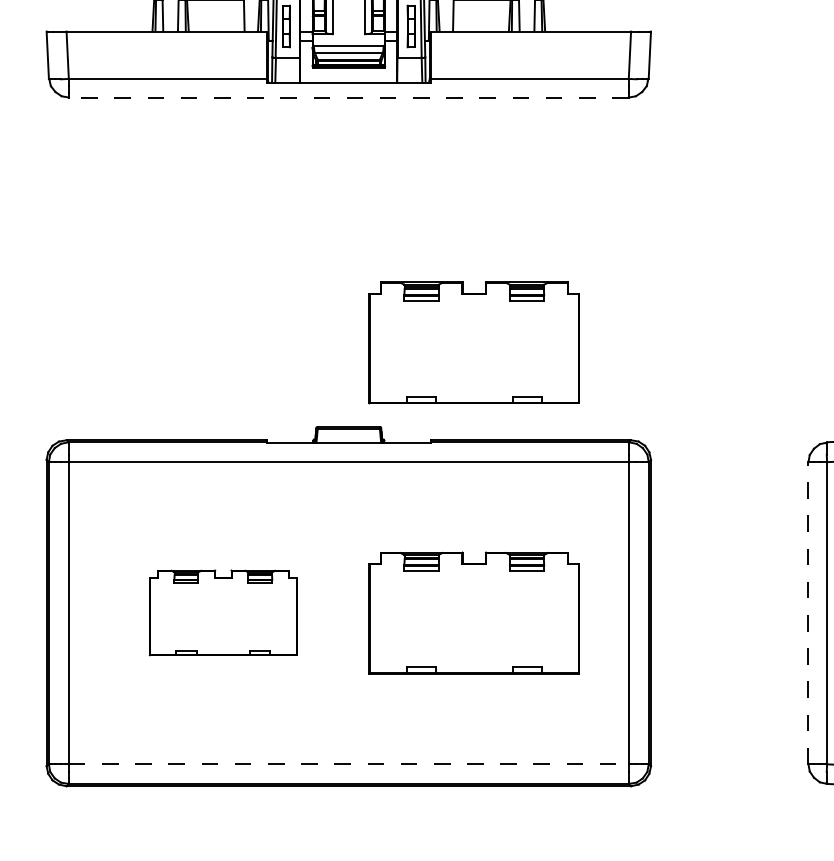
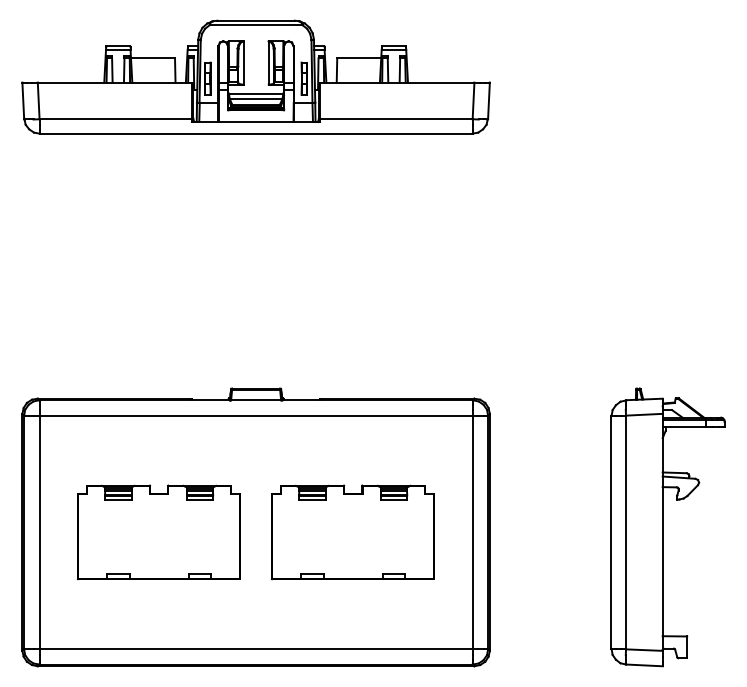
line: (349, 97) -> (256, 133), dashed -> solid
part: (473, 343) -> (352, 323), removed
part: (222, 611) -> (158, 531), size x1.43
line: (808, 613) -> (611, 532), dashed -> solid
line: (349, 764) -> (256, 649), dashed -> solid

